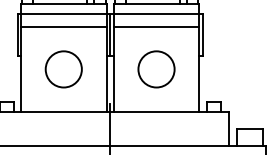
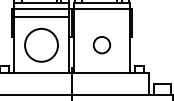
line: (155, 26) -> (101, 17), removed
circle: (63, 68) -> (41, 44), size x1.4
circle: (155, 68) -> (101, 44), size x0.7

